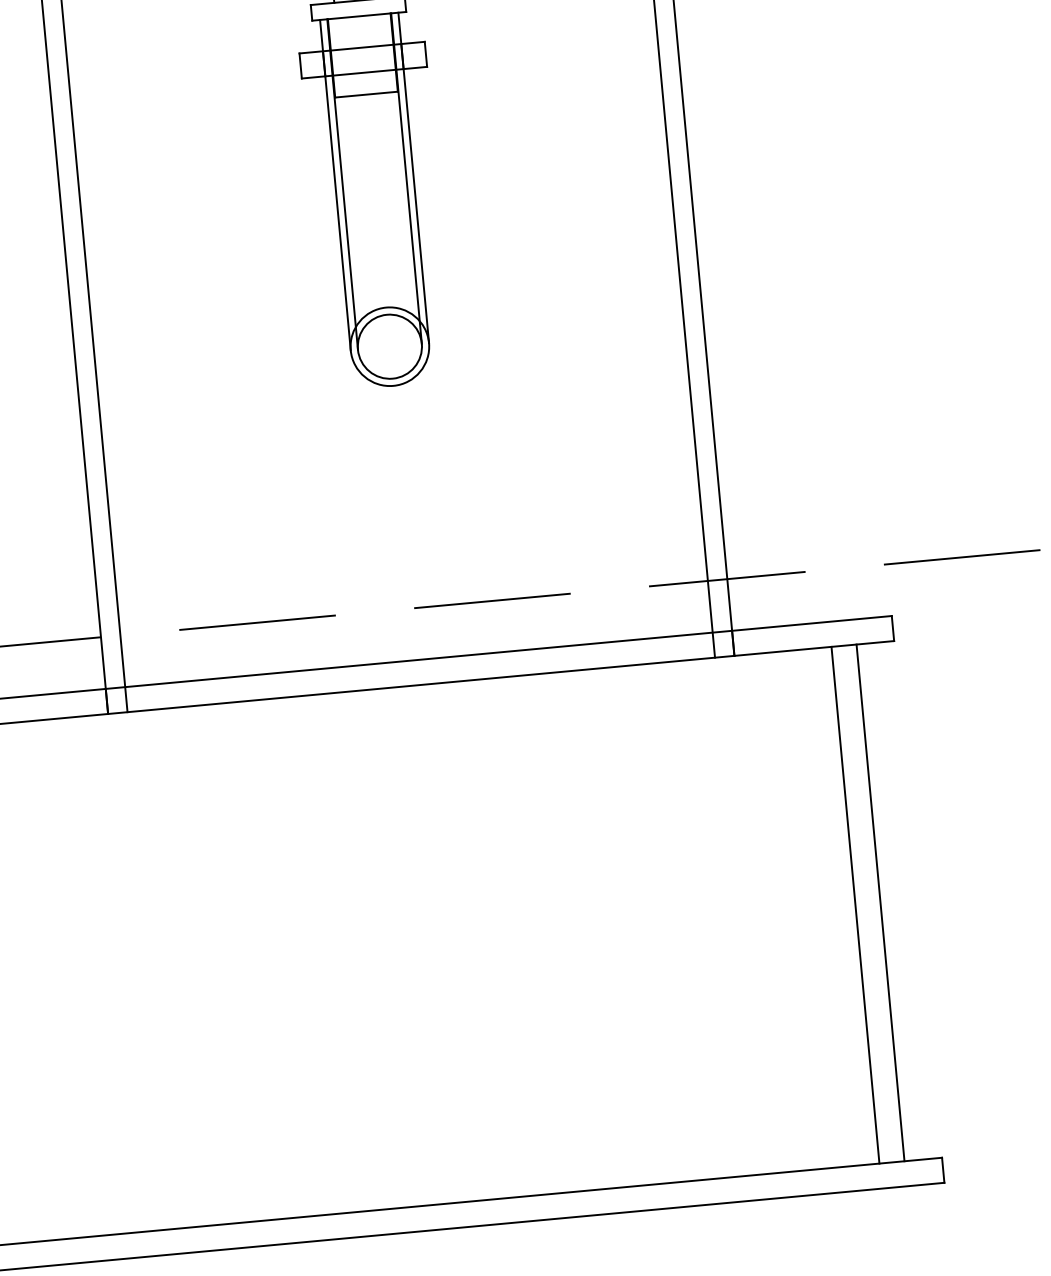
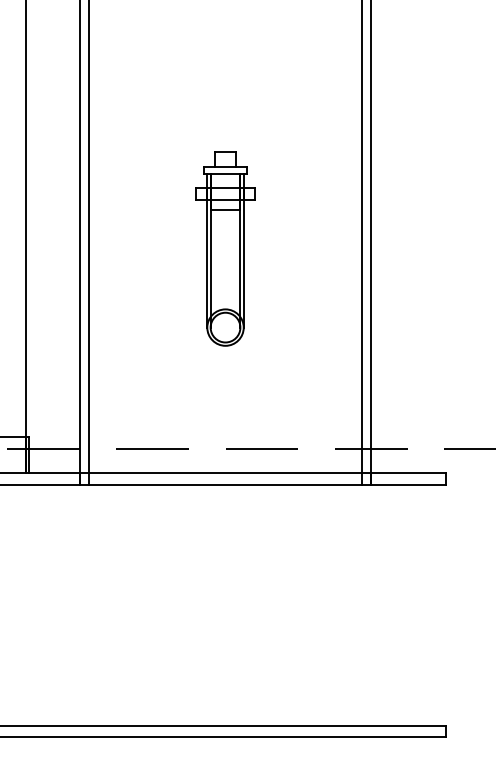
line: (881, 903) -> (428, 605), removed
line: (855, 905) -> (416, 605), removed

